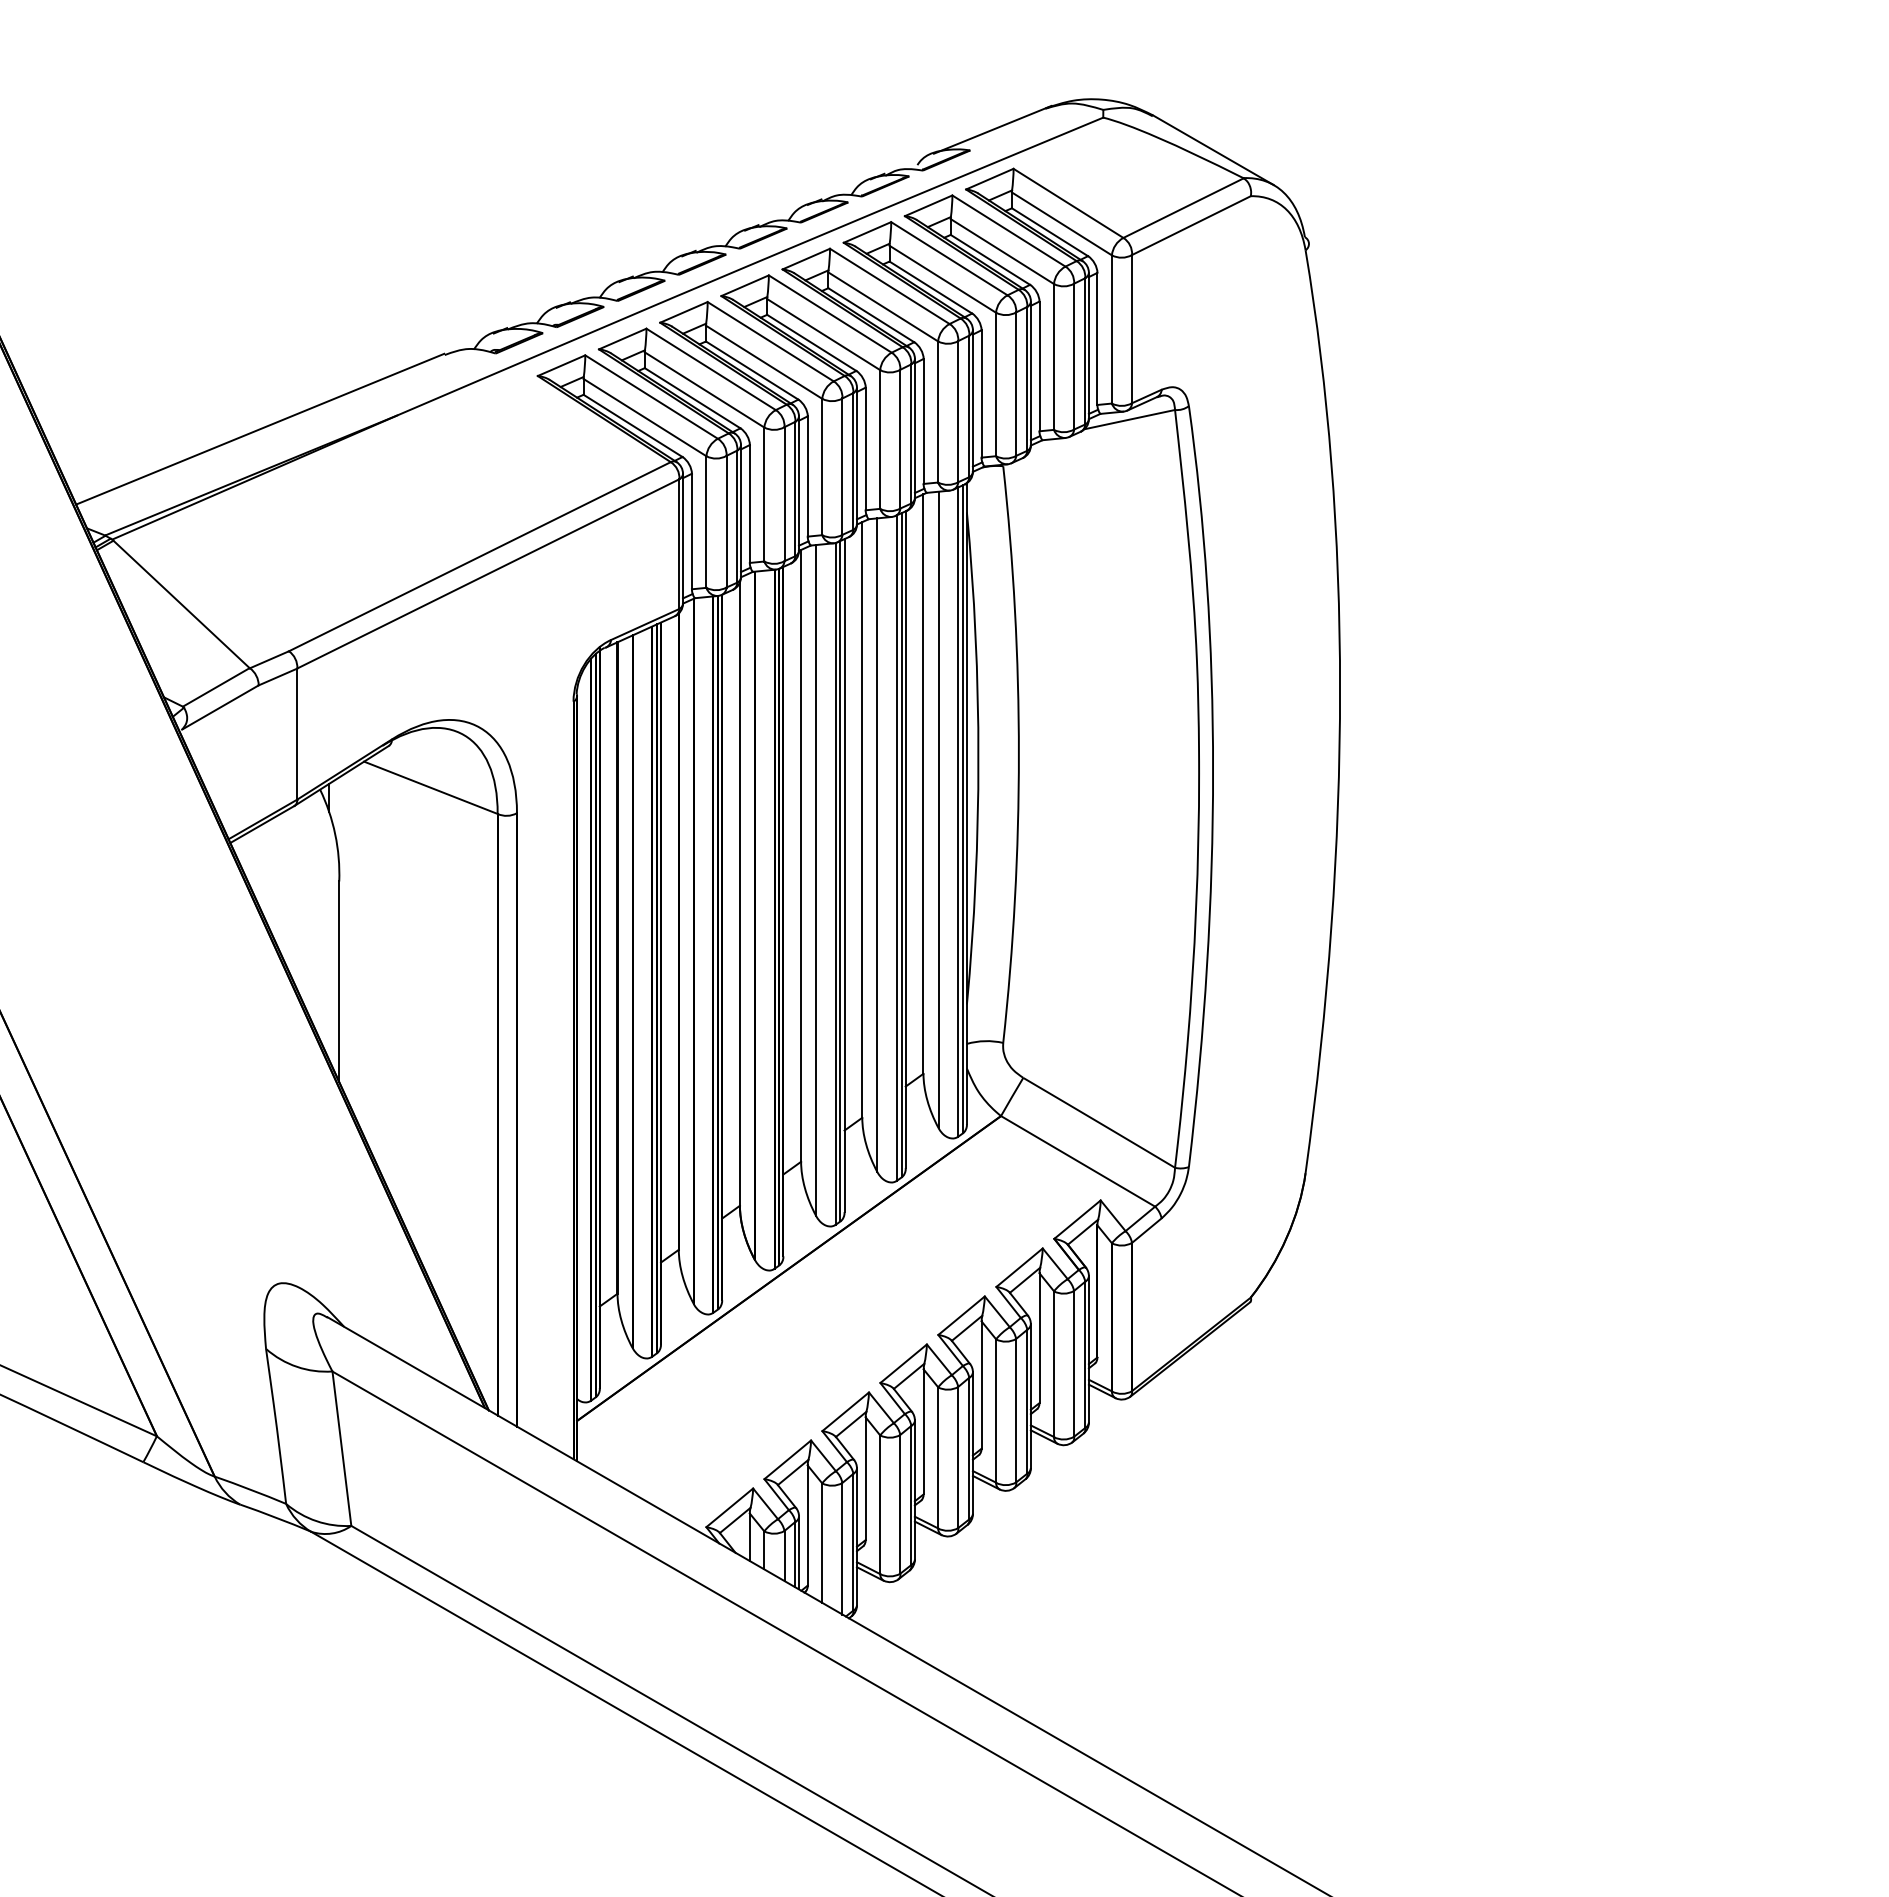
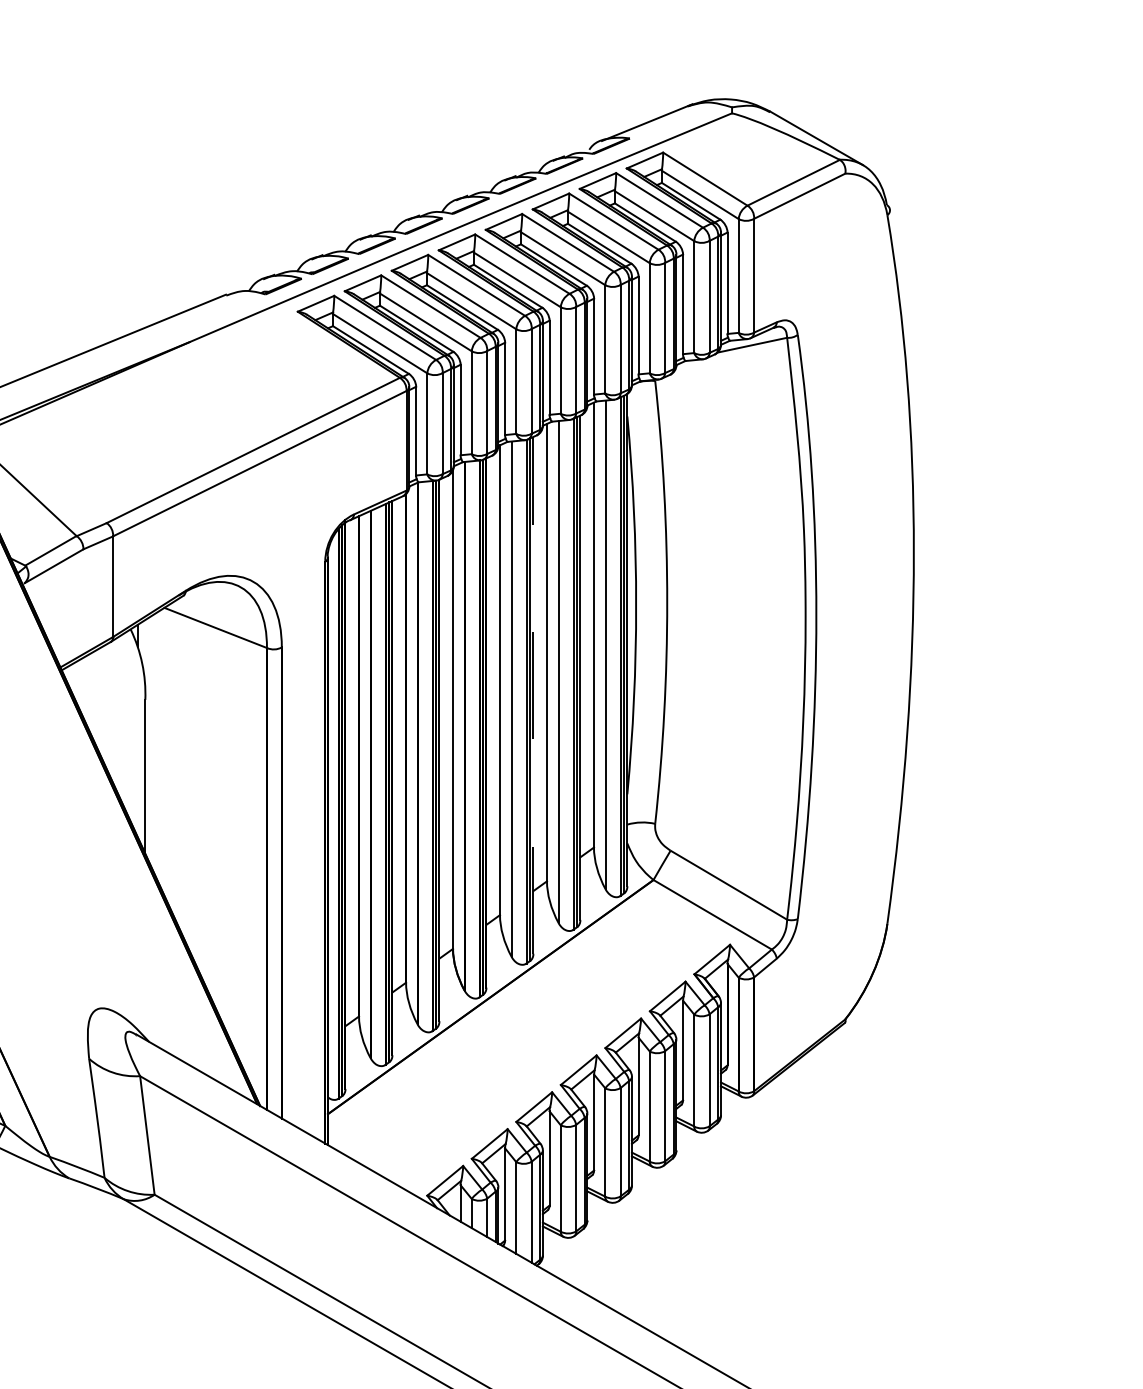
line: (844, 875) -> (533, 695), solid -> dashed

